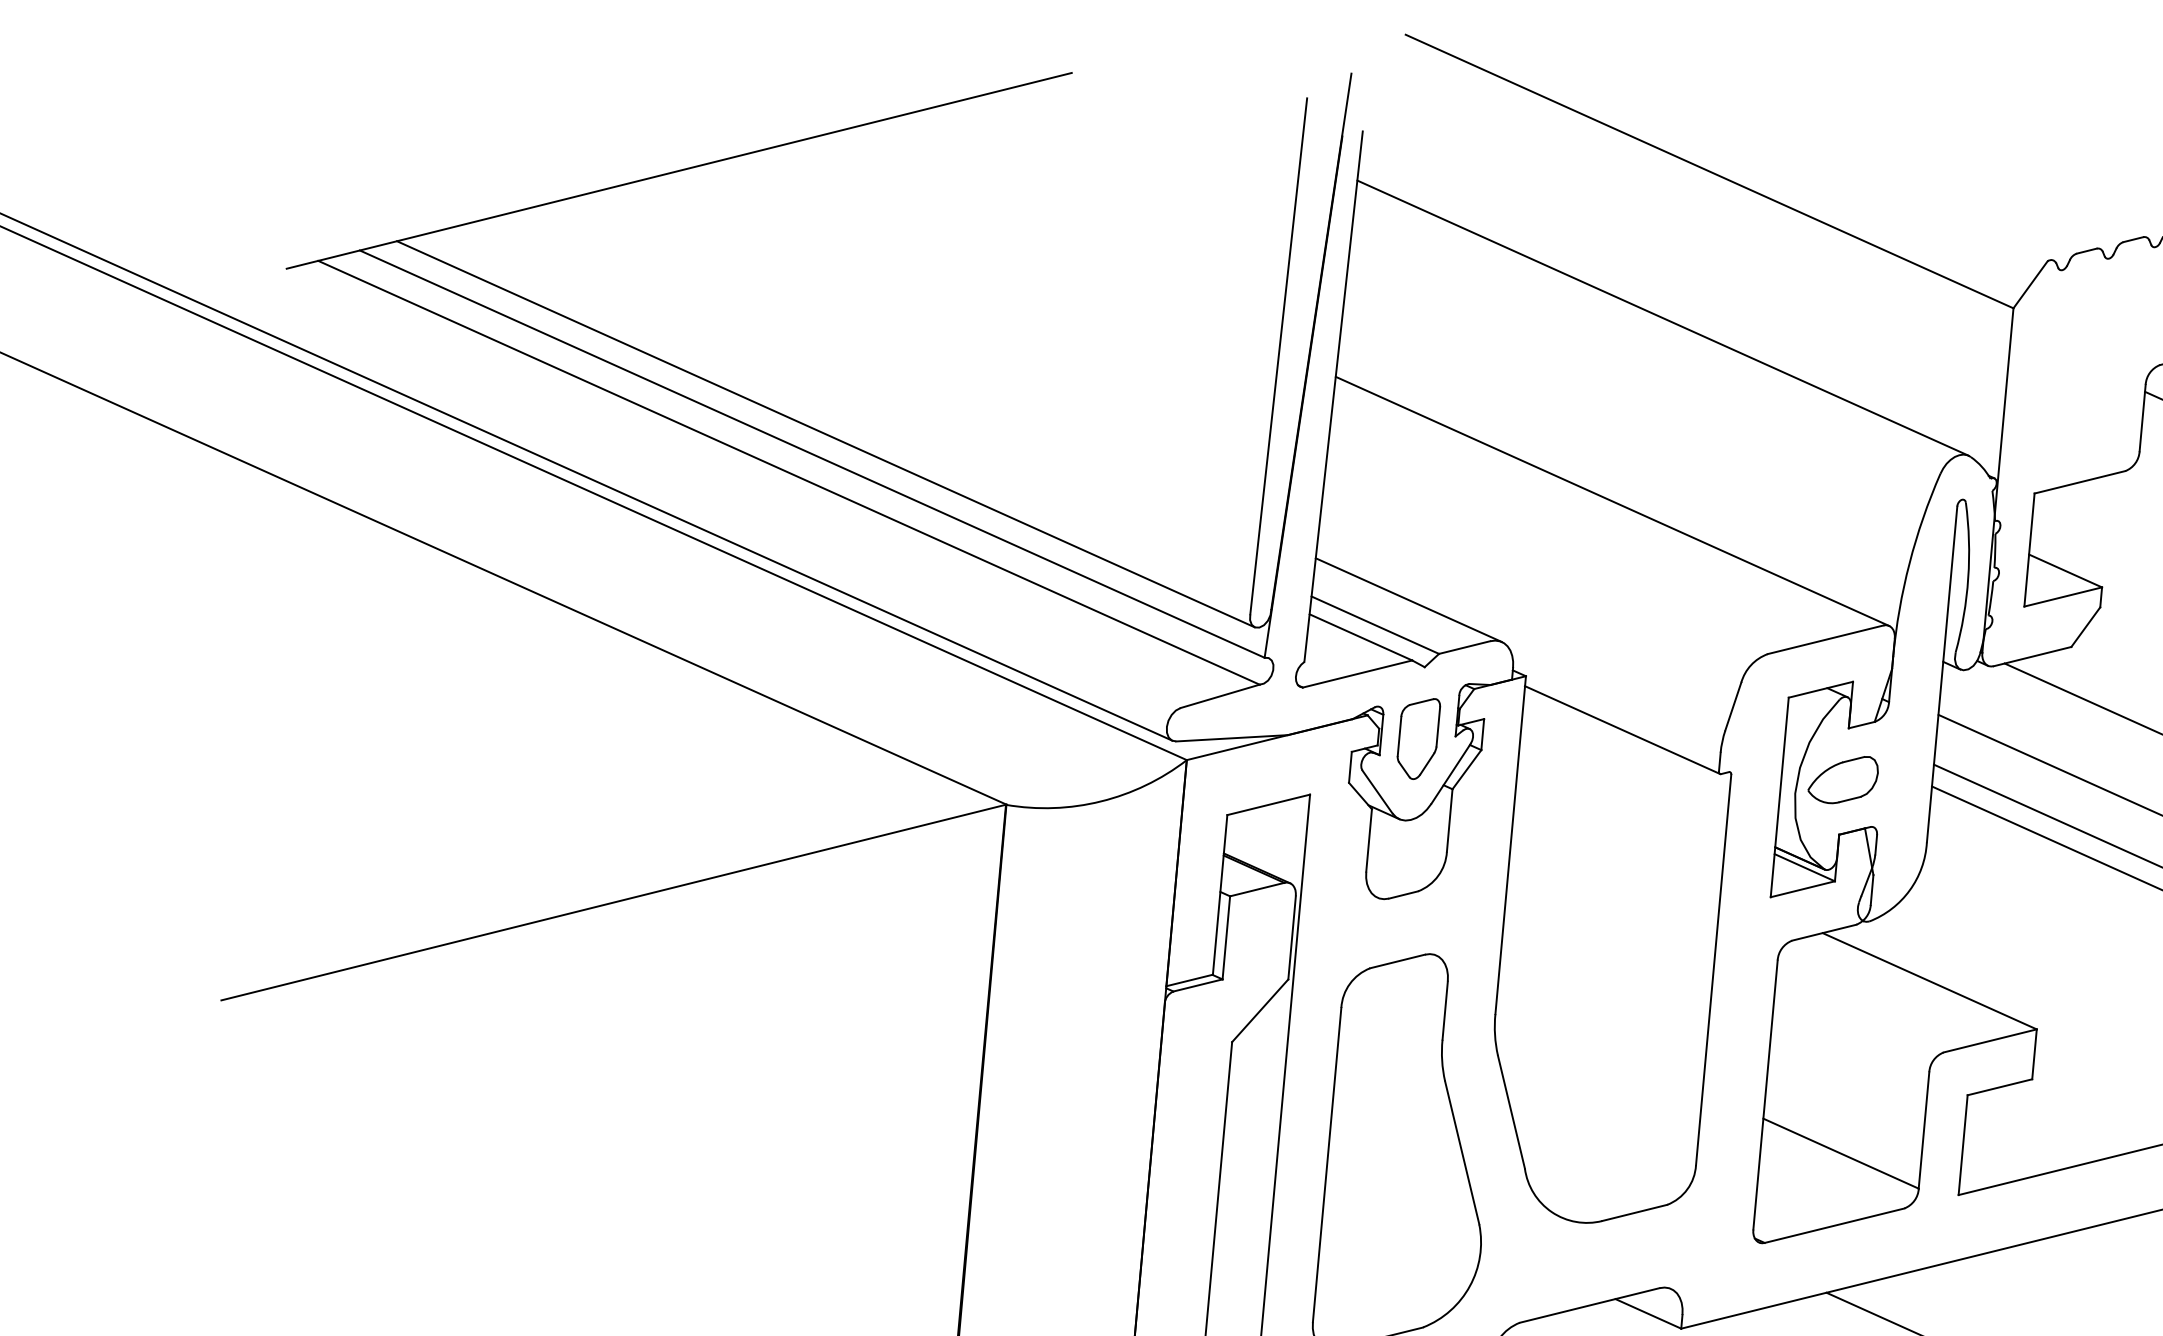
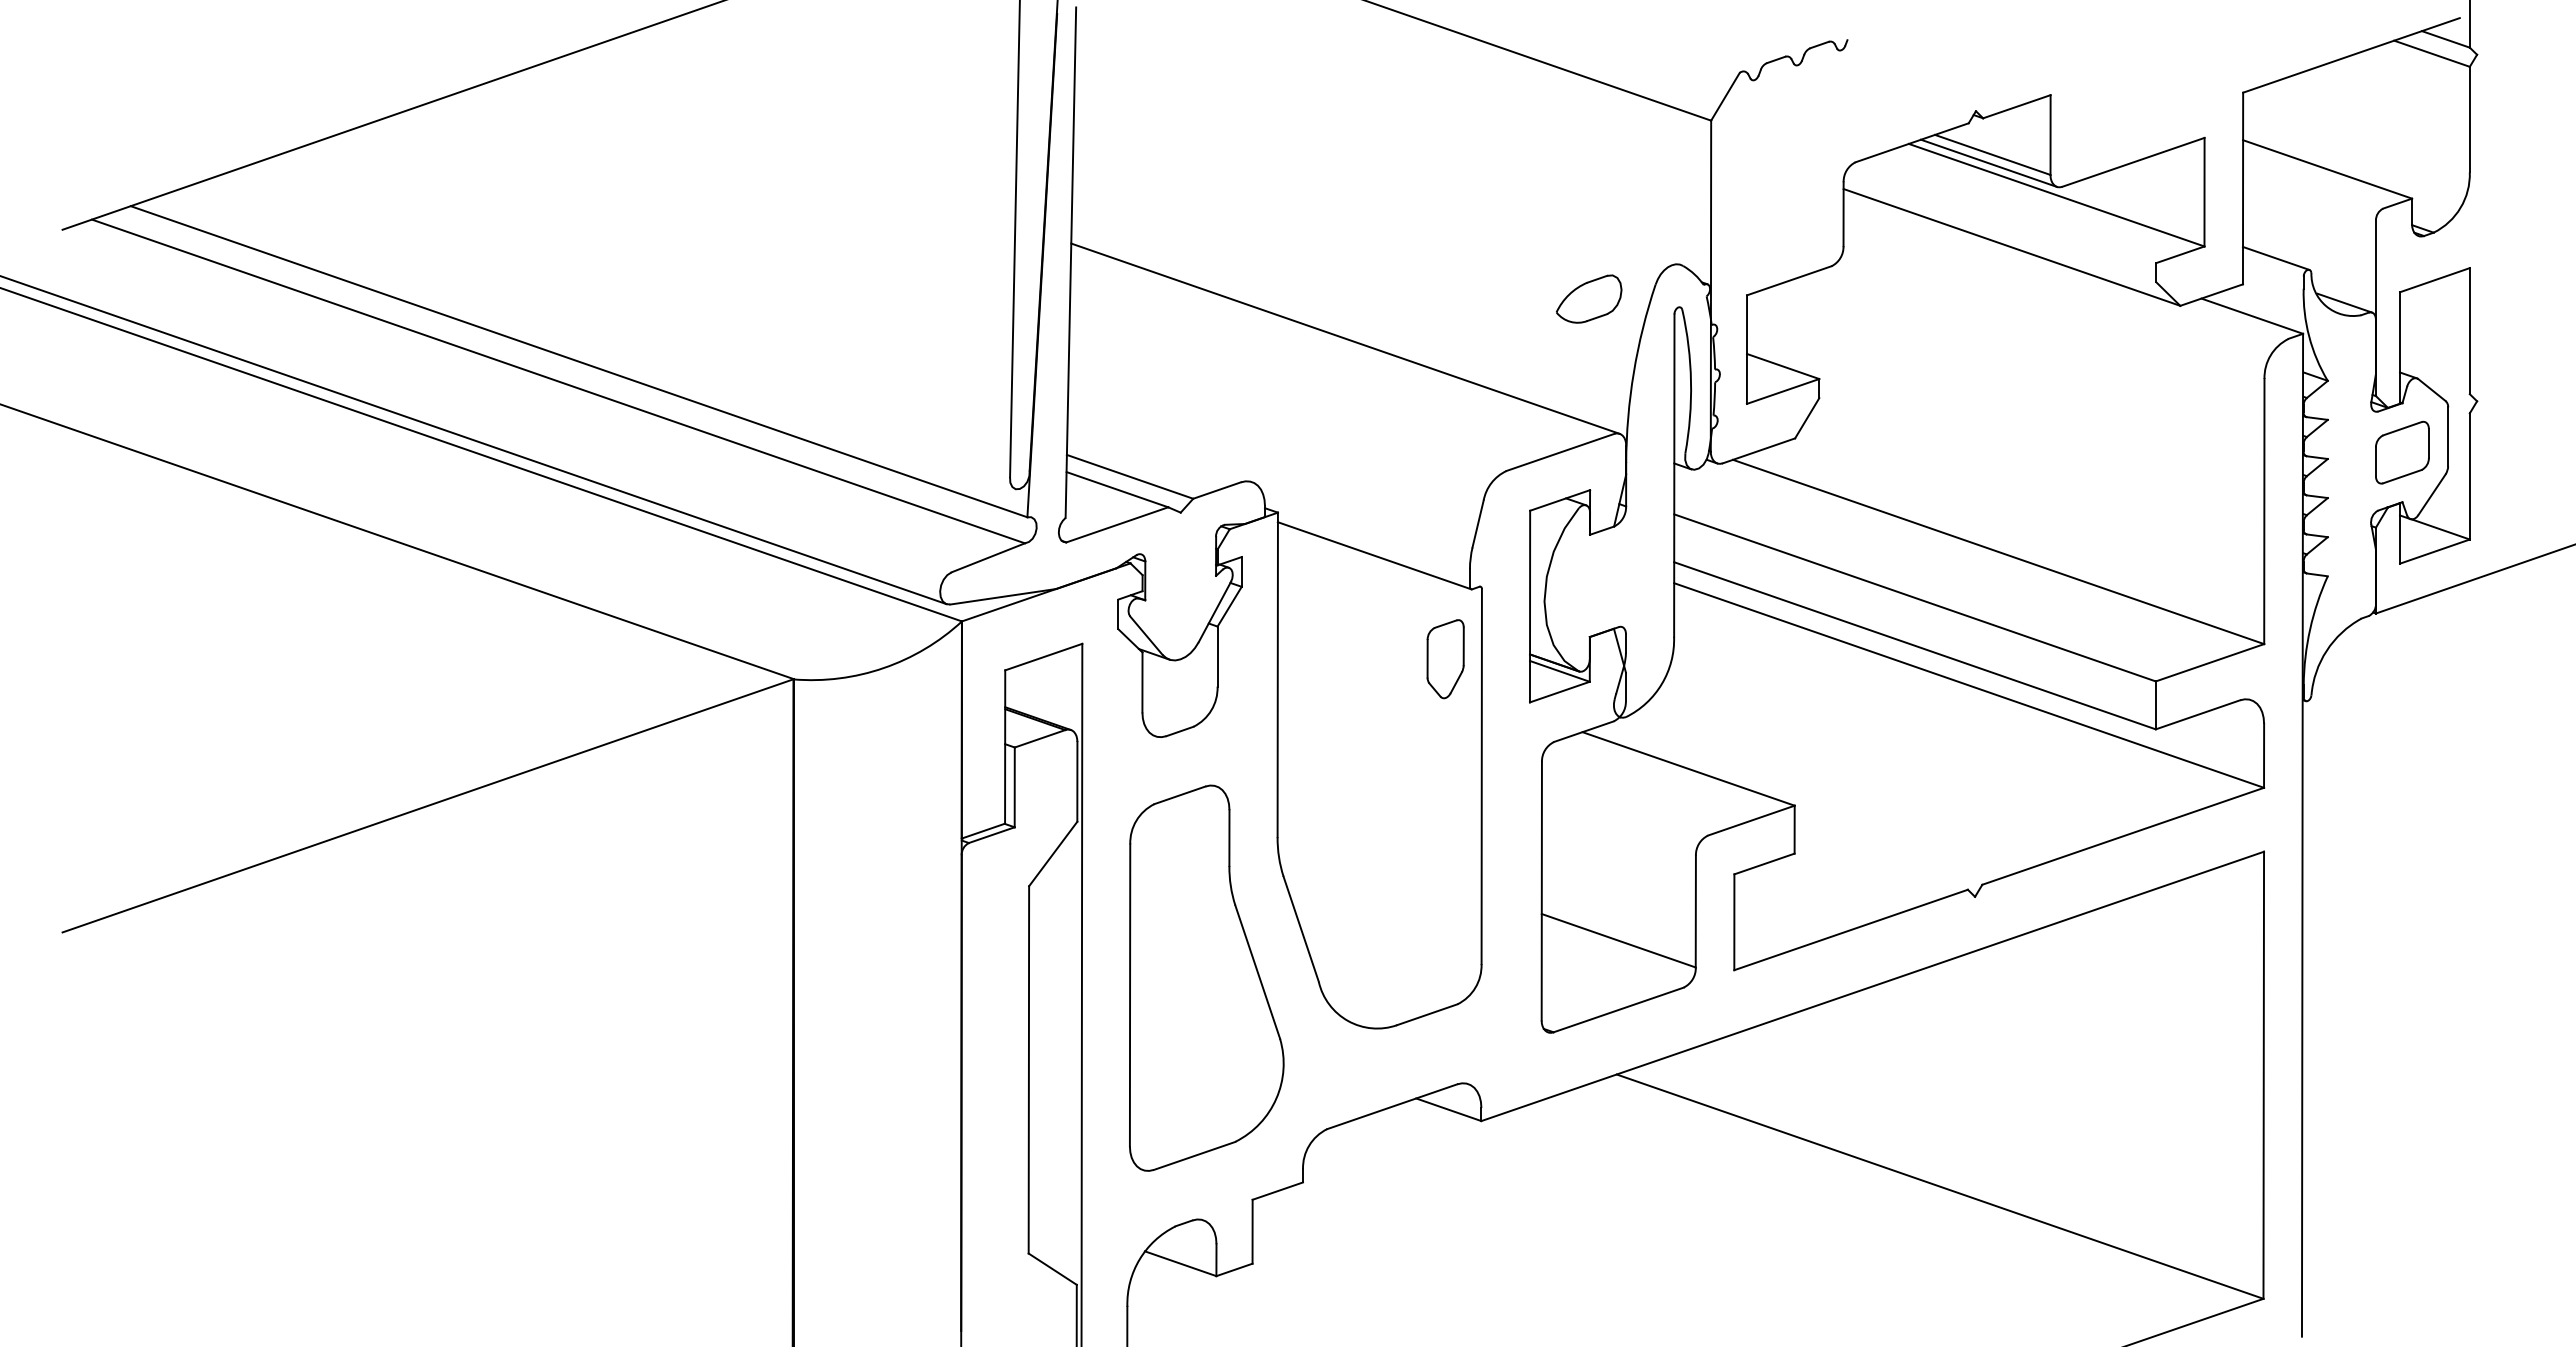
line: (1663, 317) -> (1378, 159), removed
line: (826, 434) -> (590, 341), removed
line: (1408, 600) -> (1159, 450), removed
part: (1418, 738) -> (1445, 659), moved
part: (1843, 778) -> (1589, 298), moved

